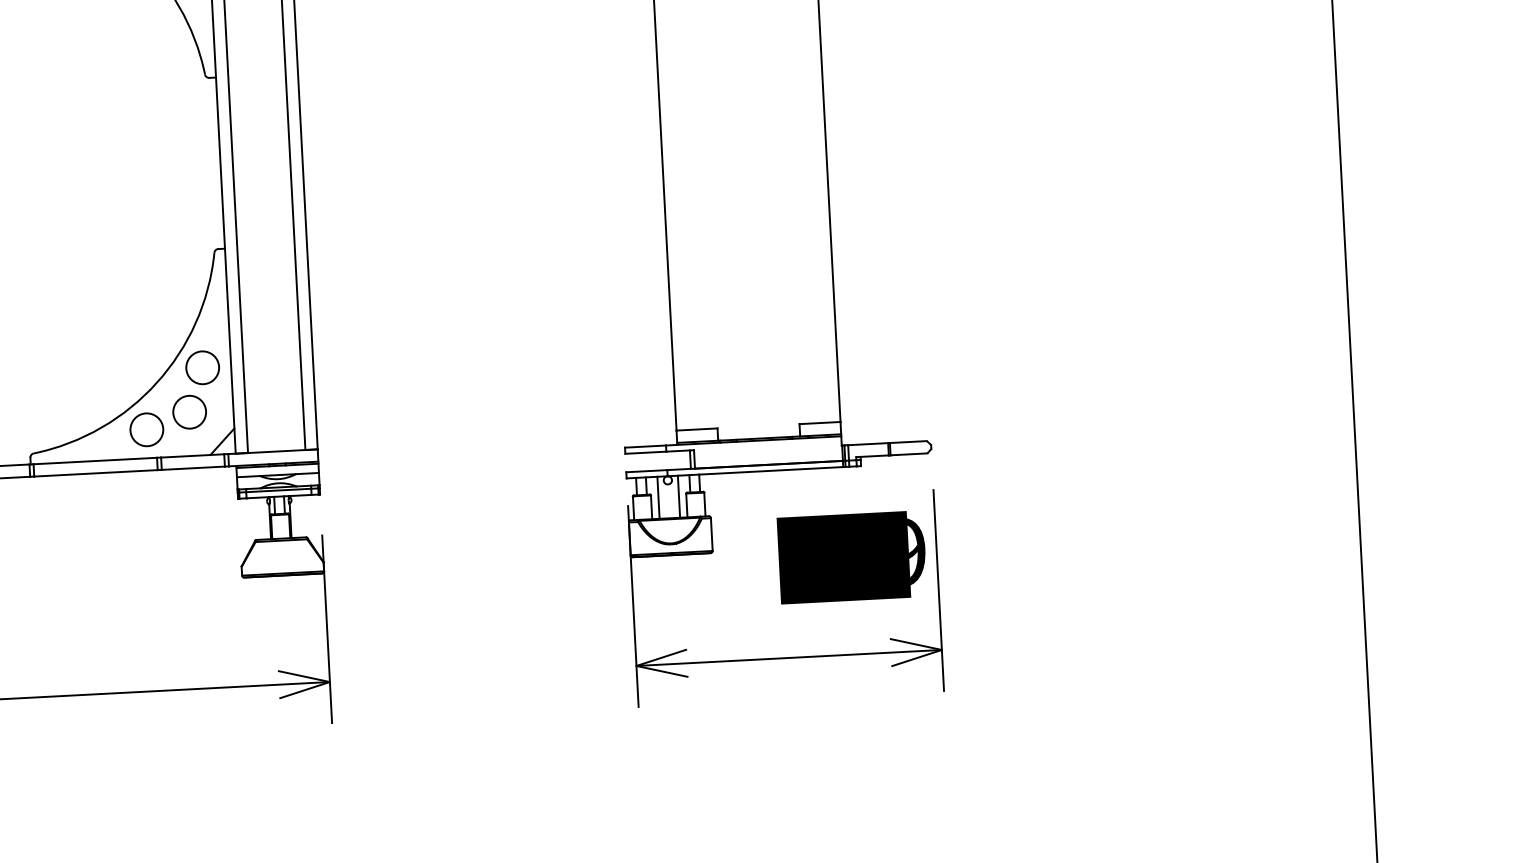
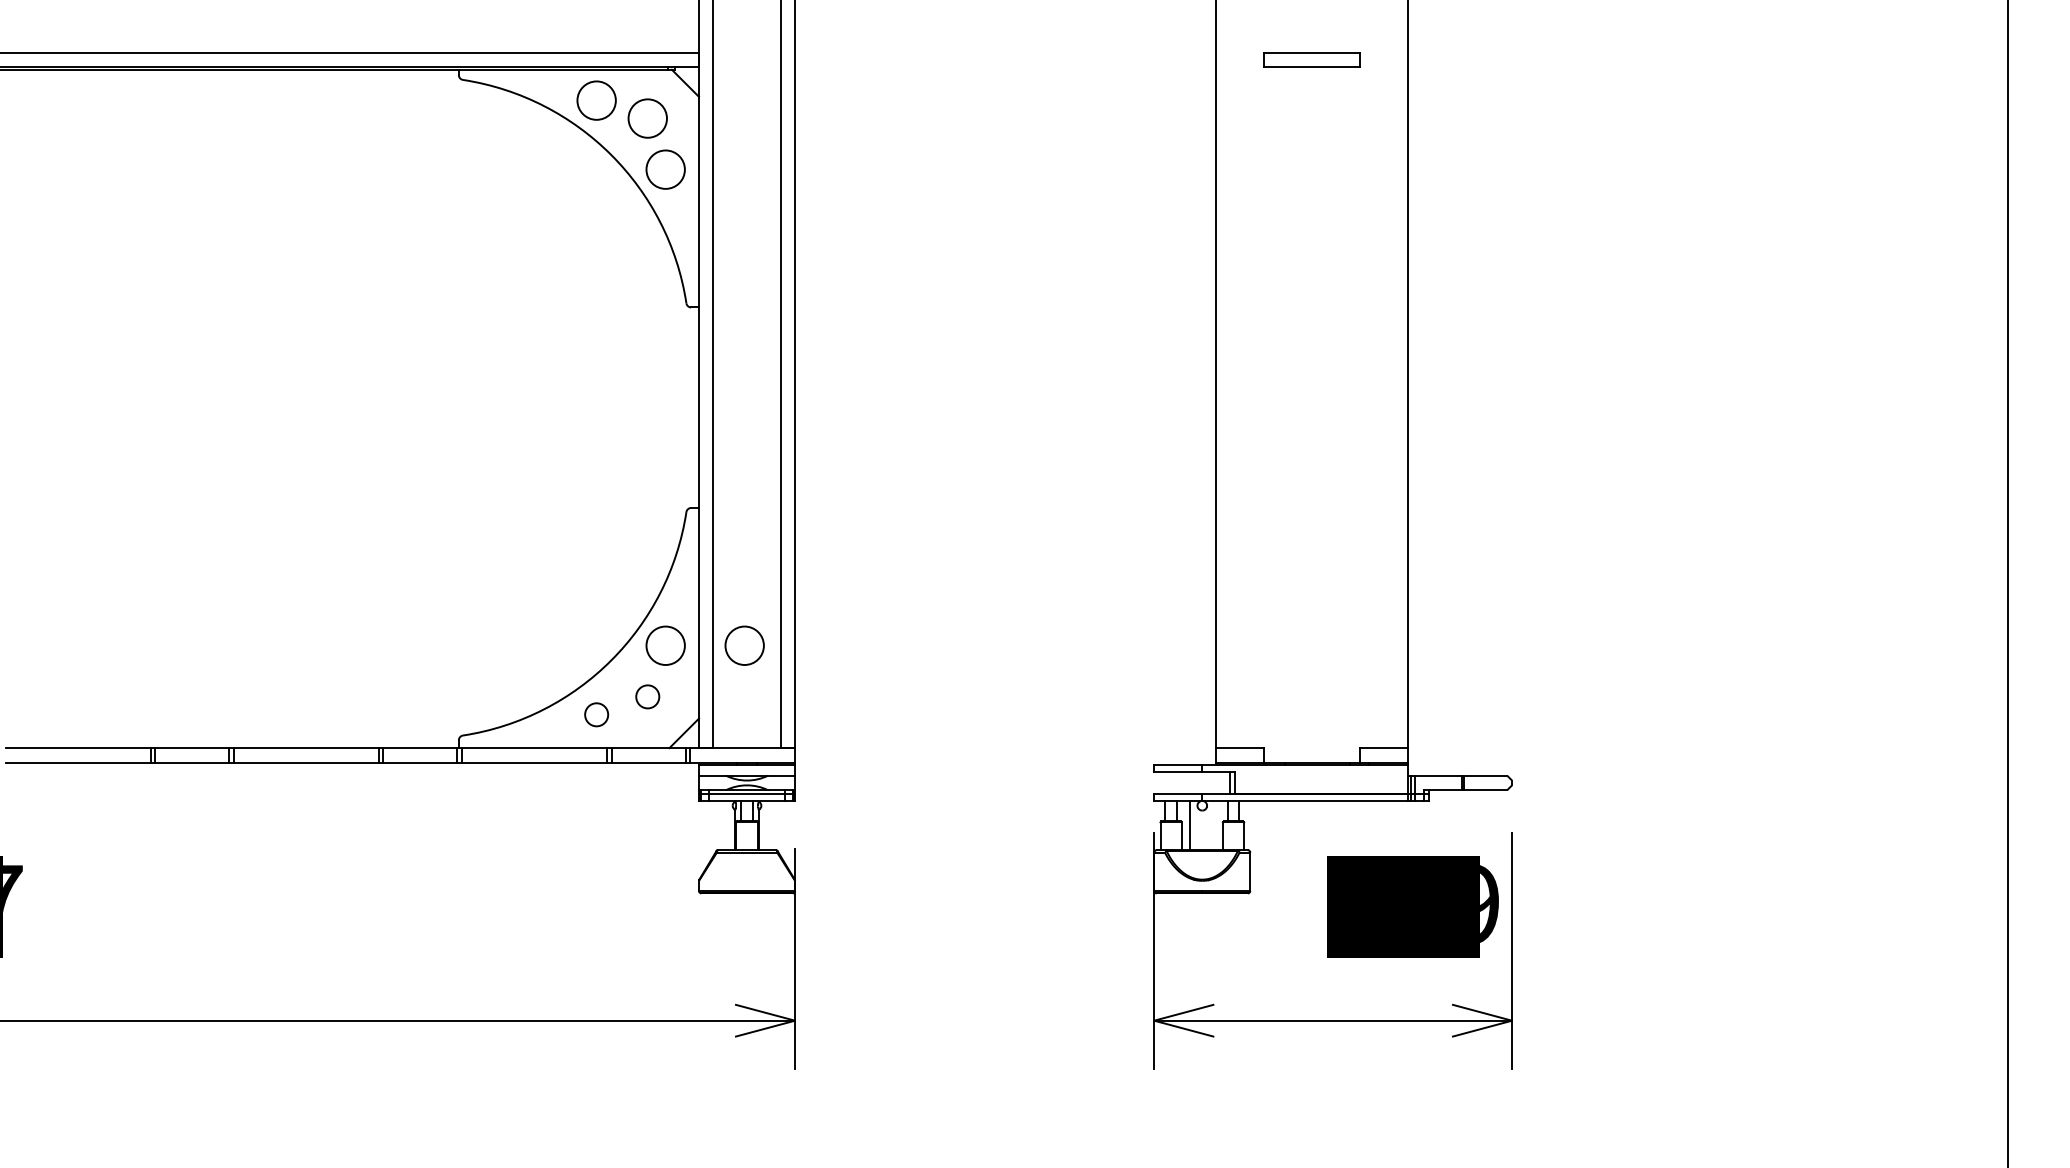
circle: (269, 364) -> (744, 645), added
circle: (189, 411) -> (647, 696), size x0.6
circle: (146, 429) -> (596, 714), size x0.6
line: (679, 496) -> (1214, 825), removed

